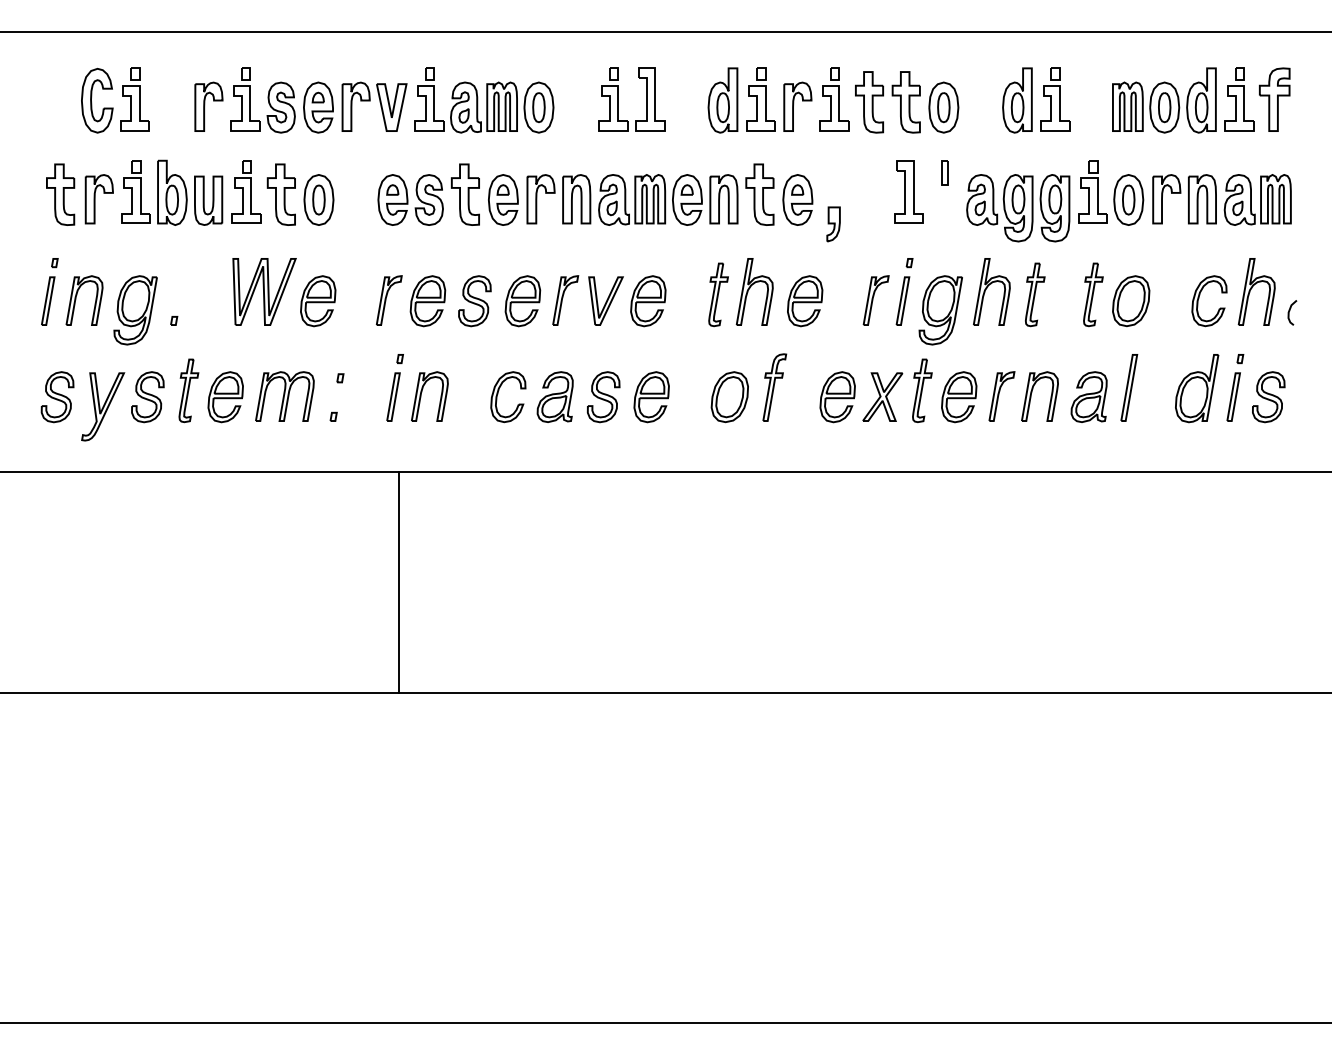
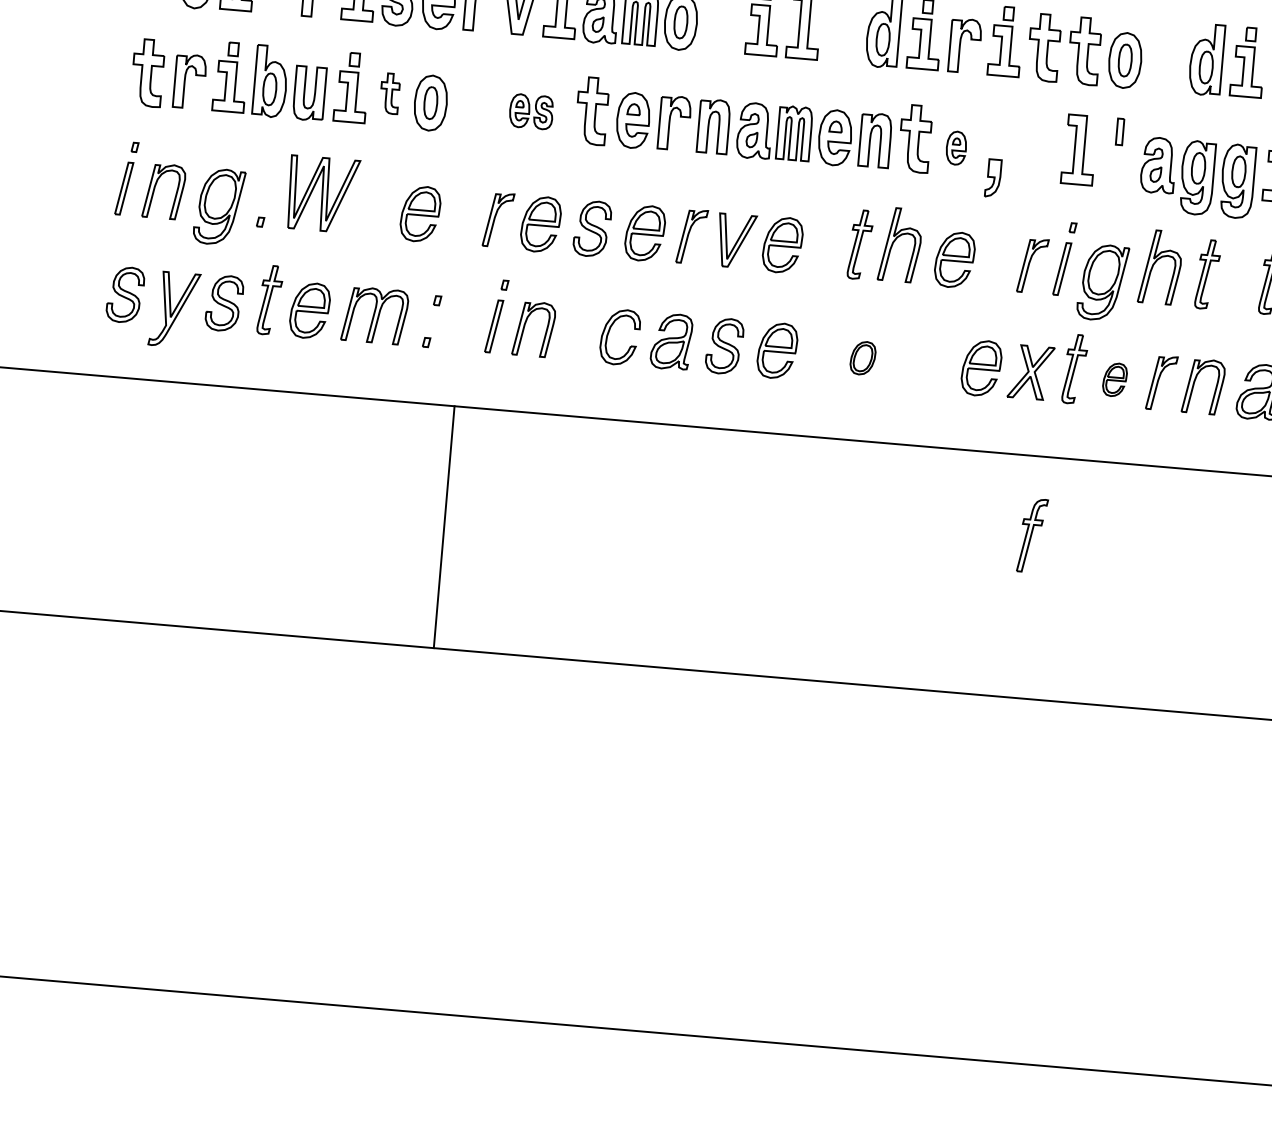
part: (280, 194) -> (389, 93), size x0.6
part: (410, 199) -> (531, 111), size x0.6
part: (797, 199) -> (956, 147), size x0.6
part: (264, 291) -> (323, 193), moved
part: (774, 387) -> (1032, 535), moved
part: (729, 397) -> (862, 358), size x0.6
part: (959, 397) -> (1115, 380), size x0.6
line: (398, 582) -> (443, 527), moved

